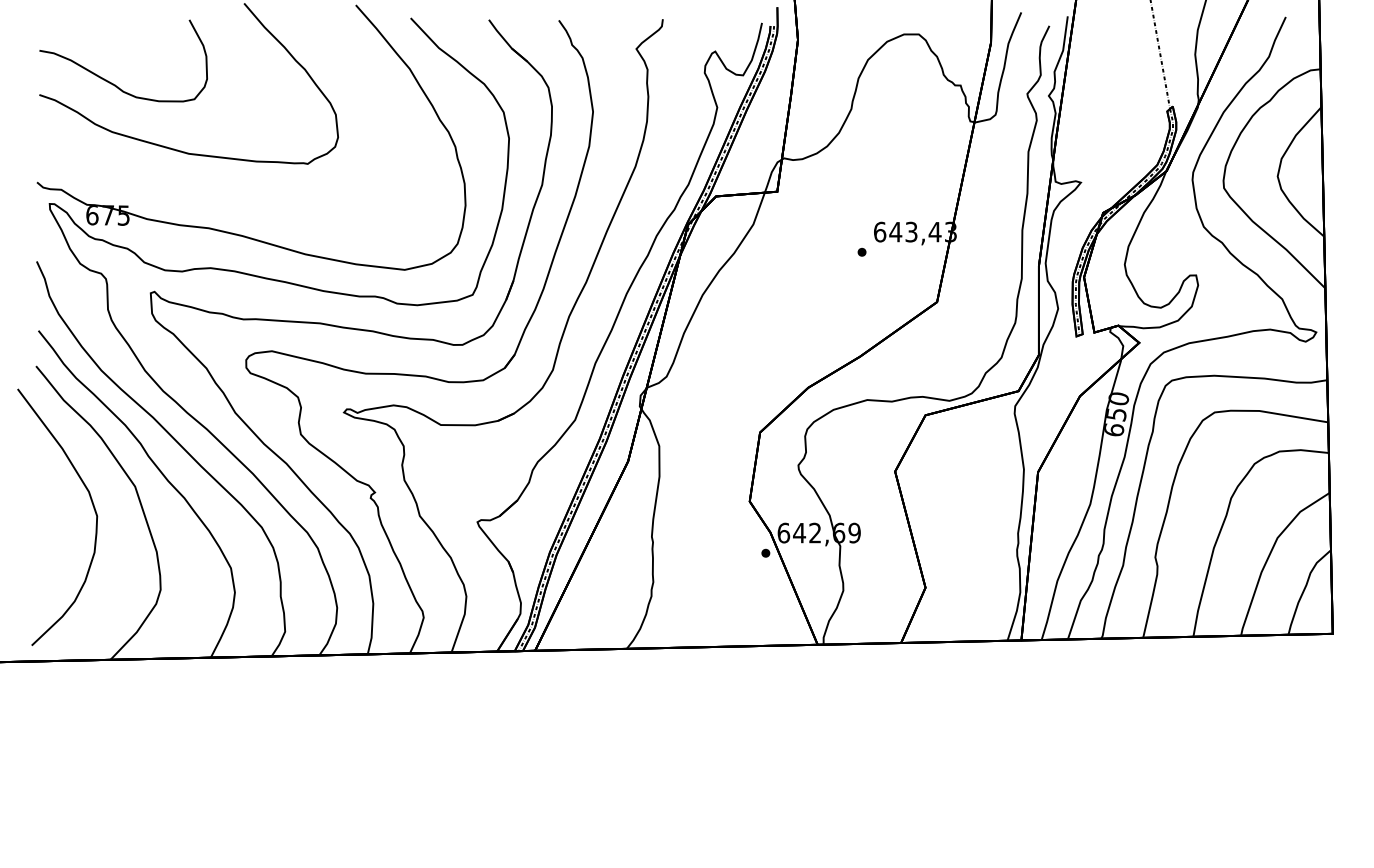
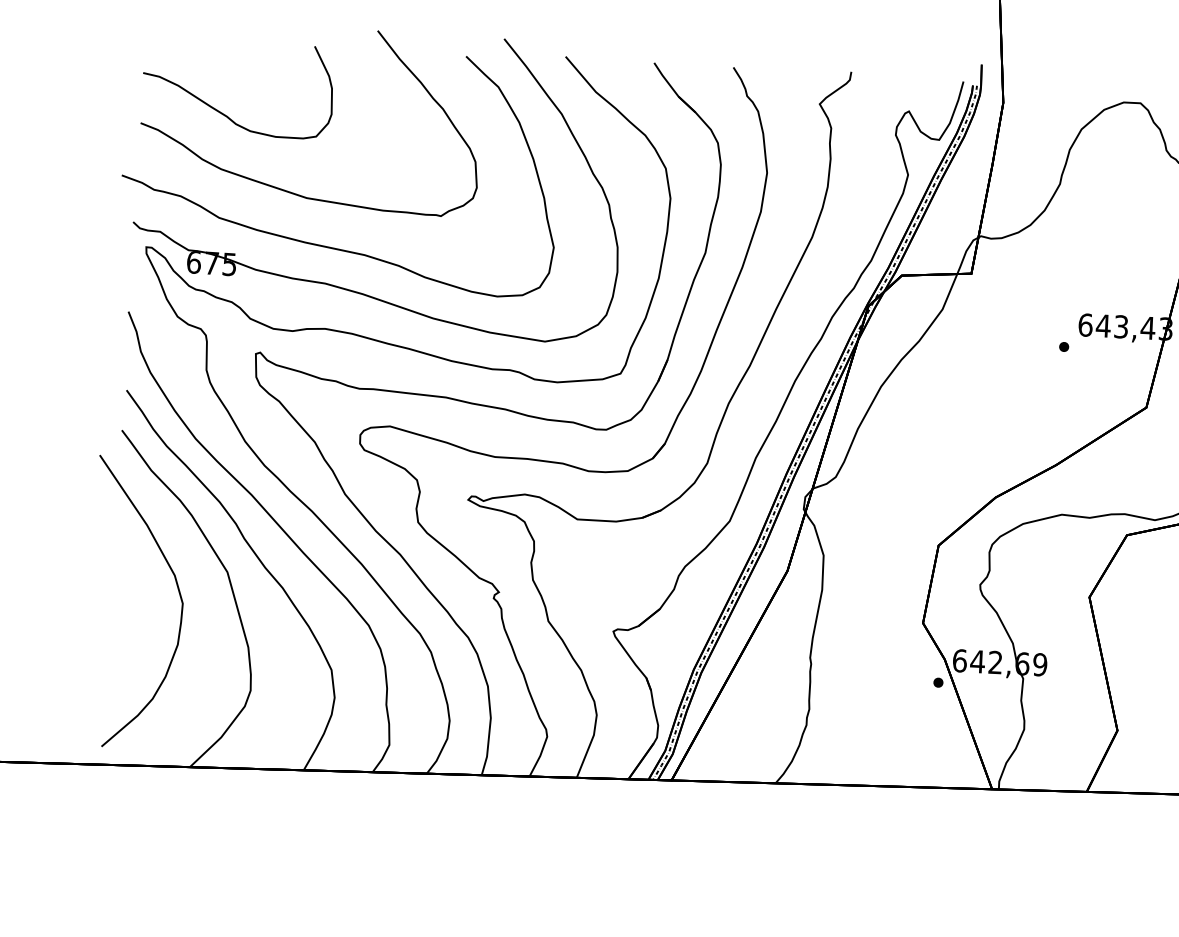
curve: (206, 194) -> (324, 245), added

